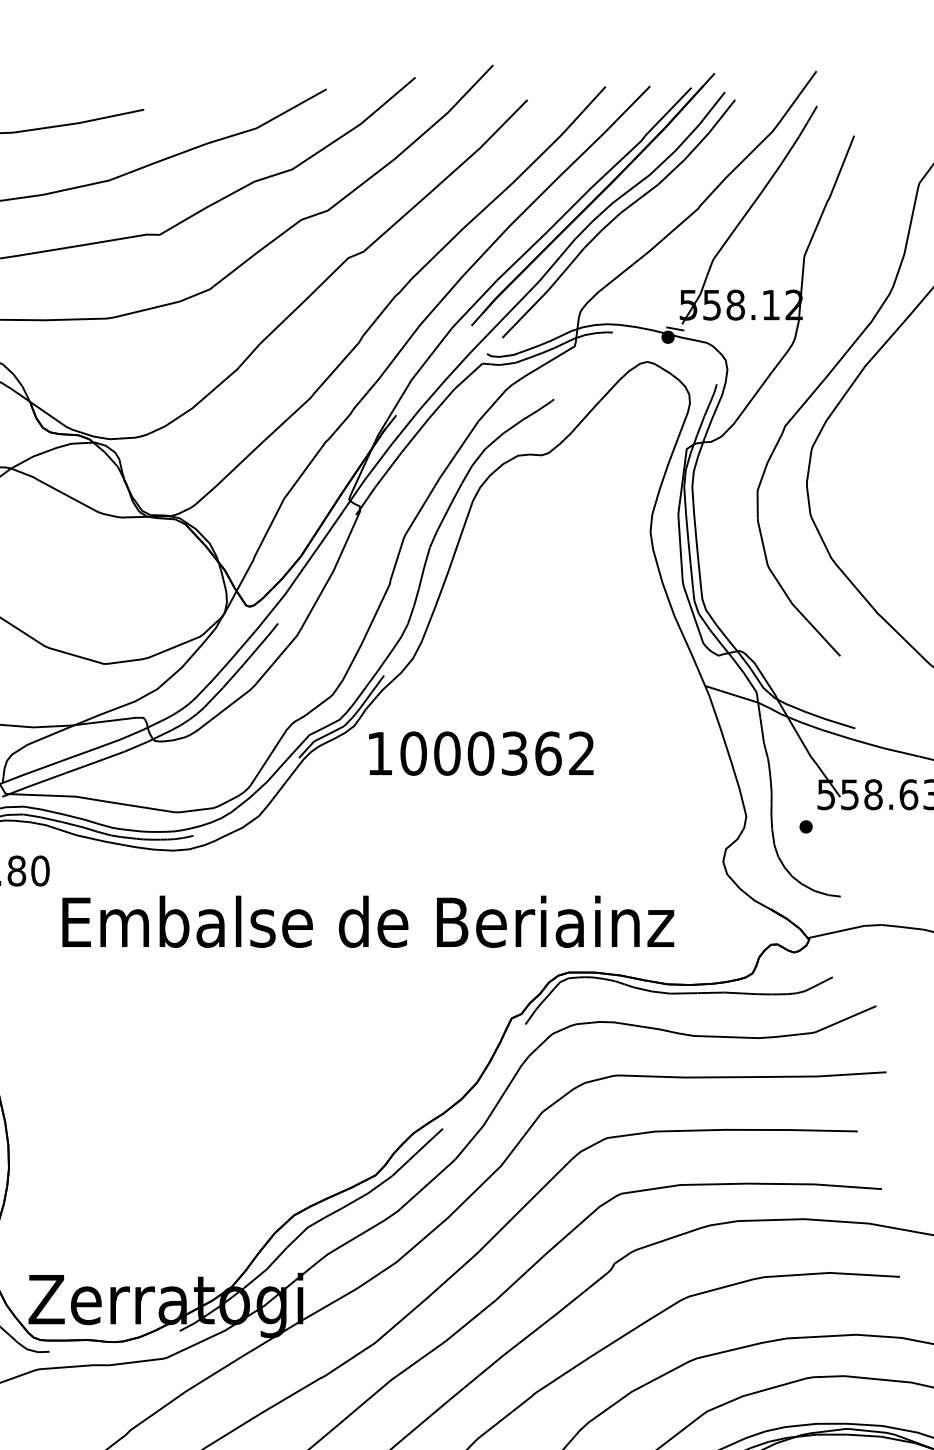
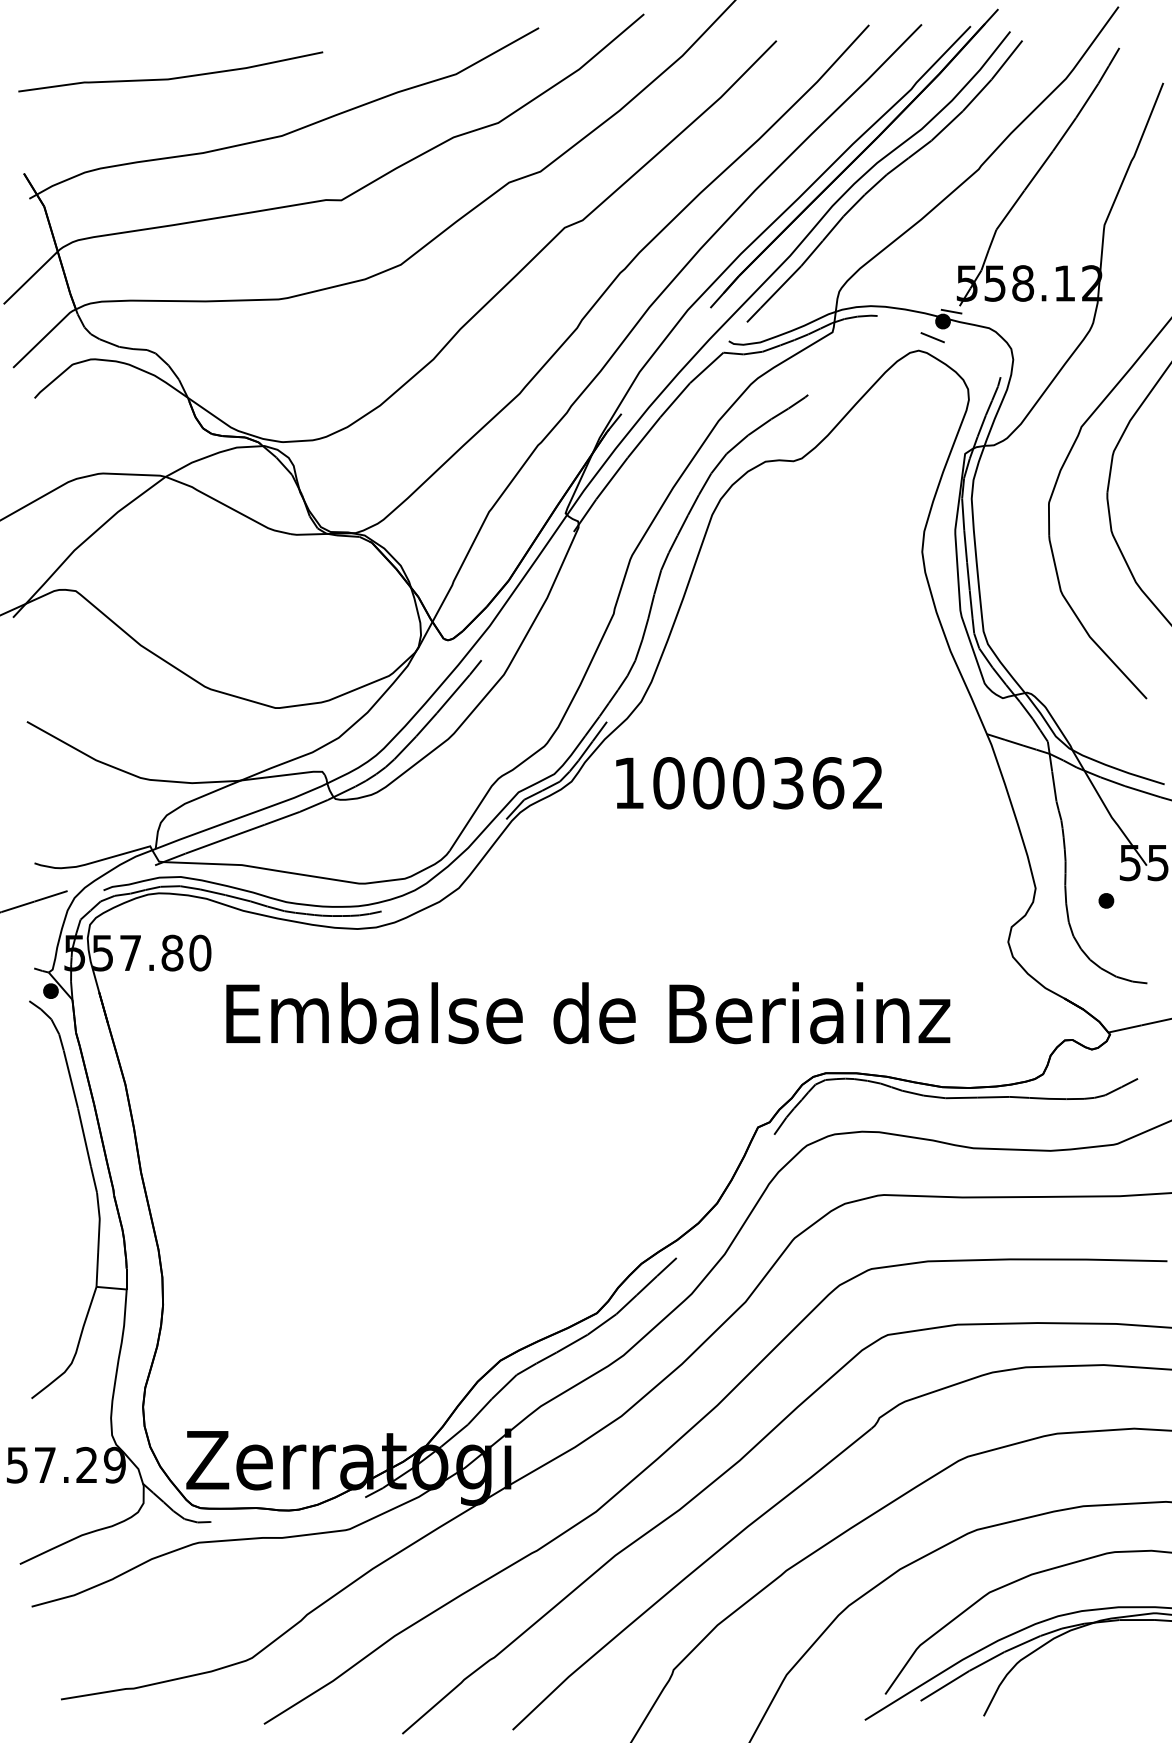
line: (659, 350) -> (932, 337), added
text: (480, 753) -> (748, 783), moved

